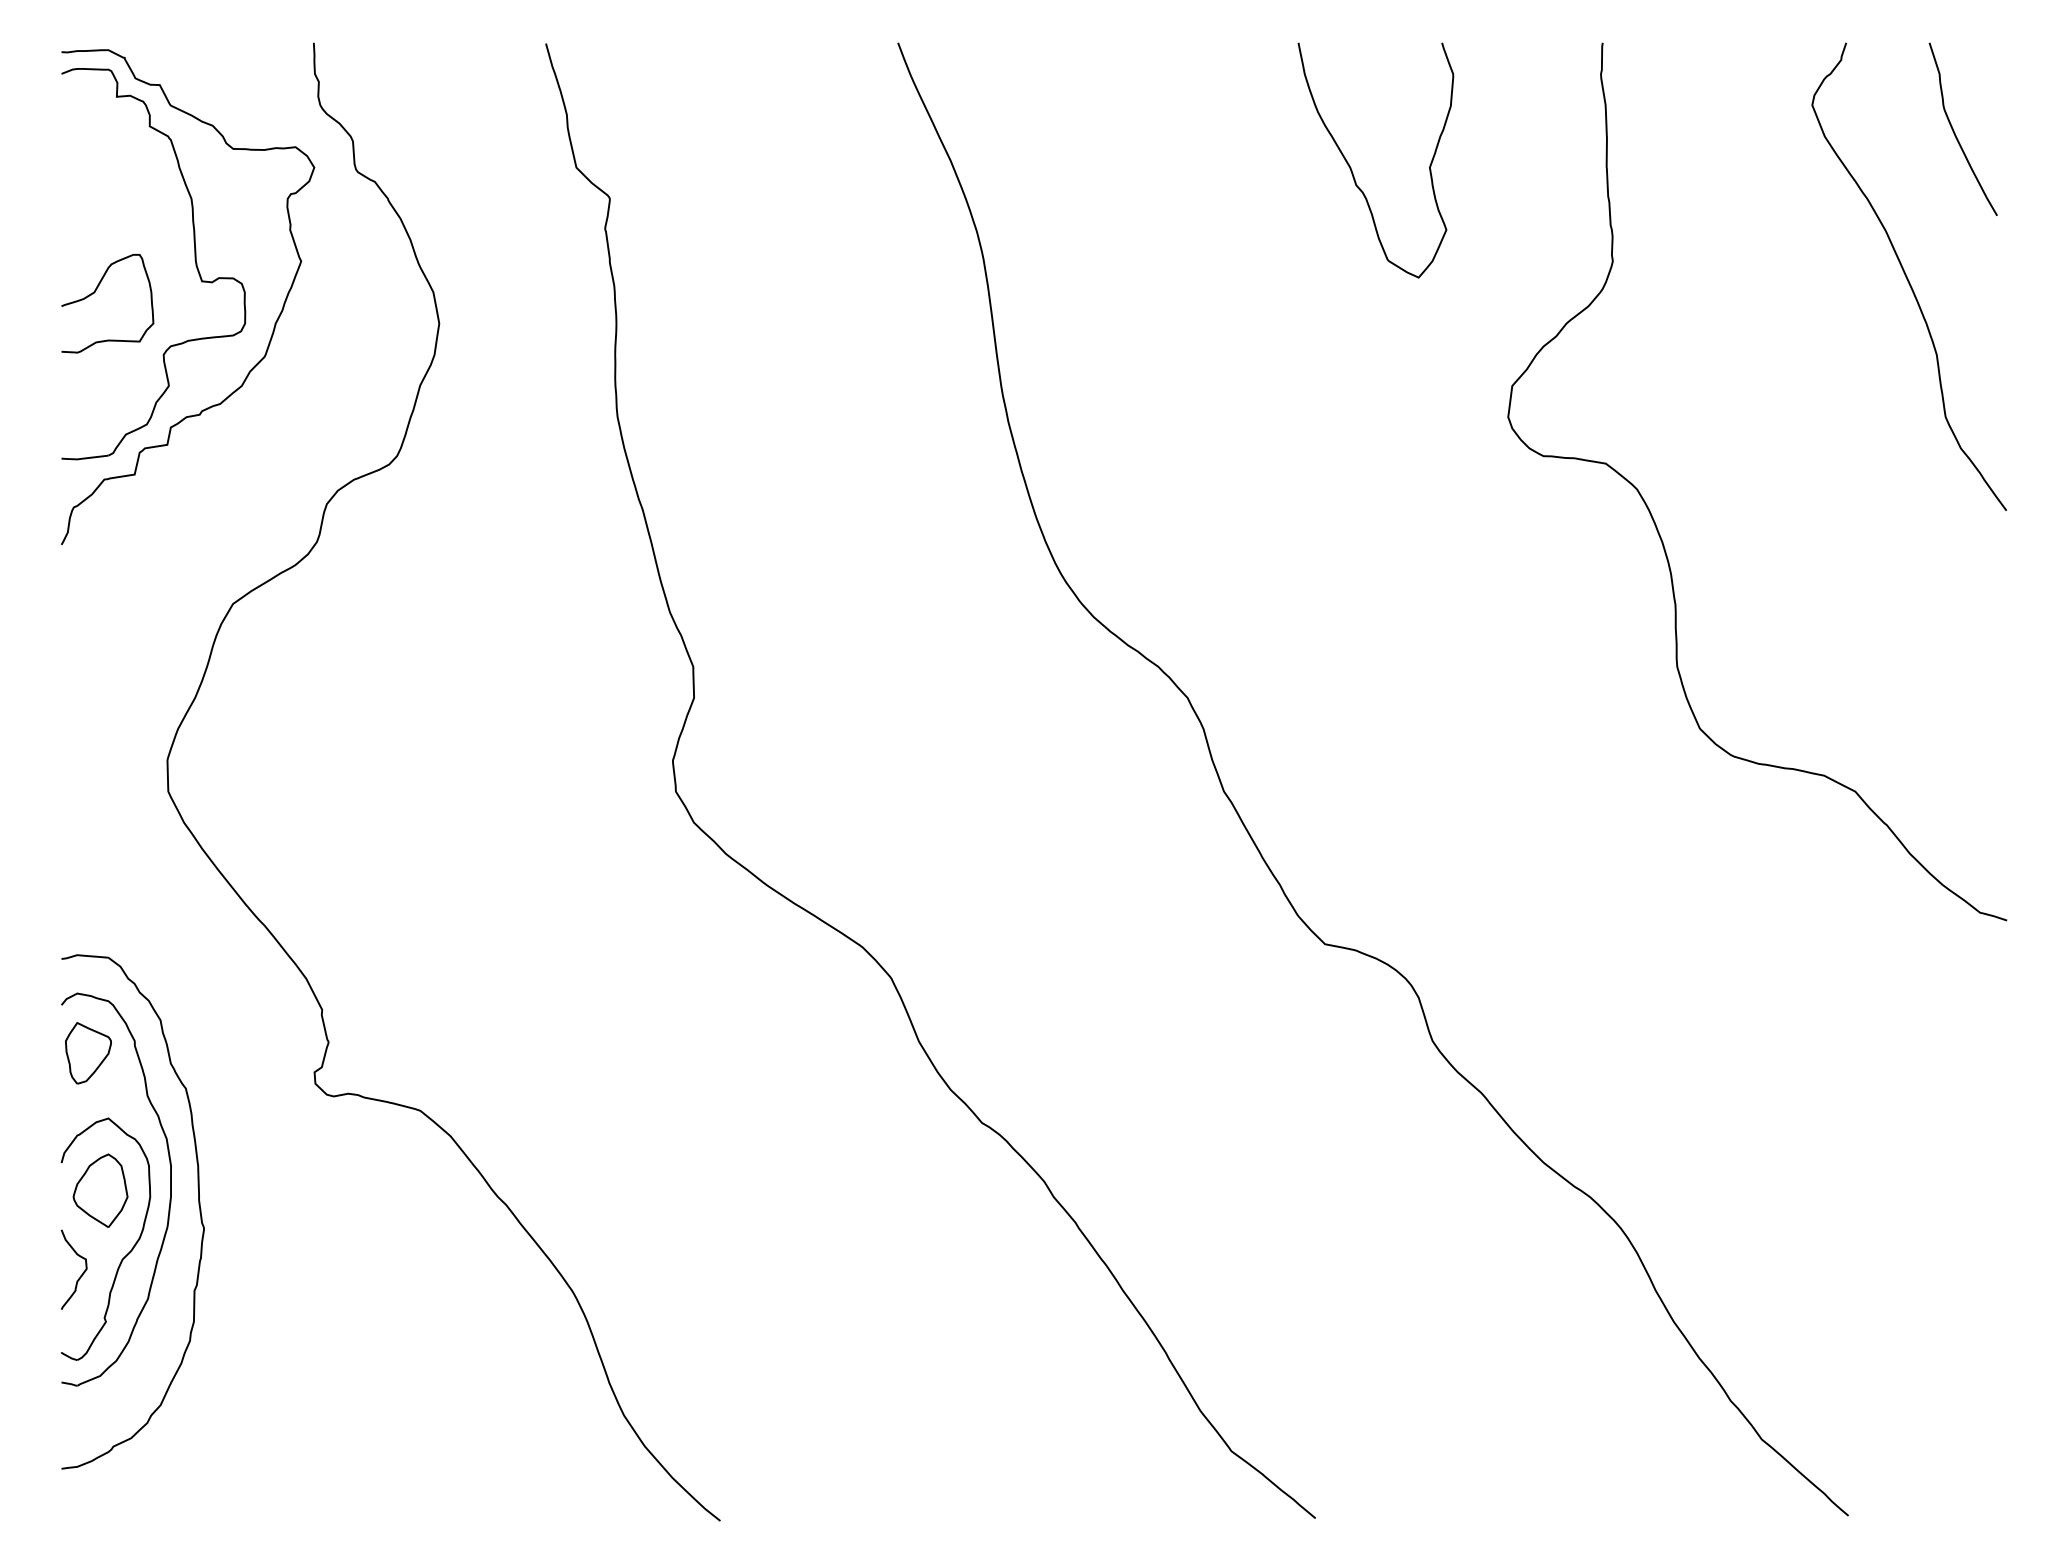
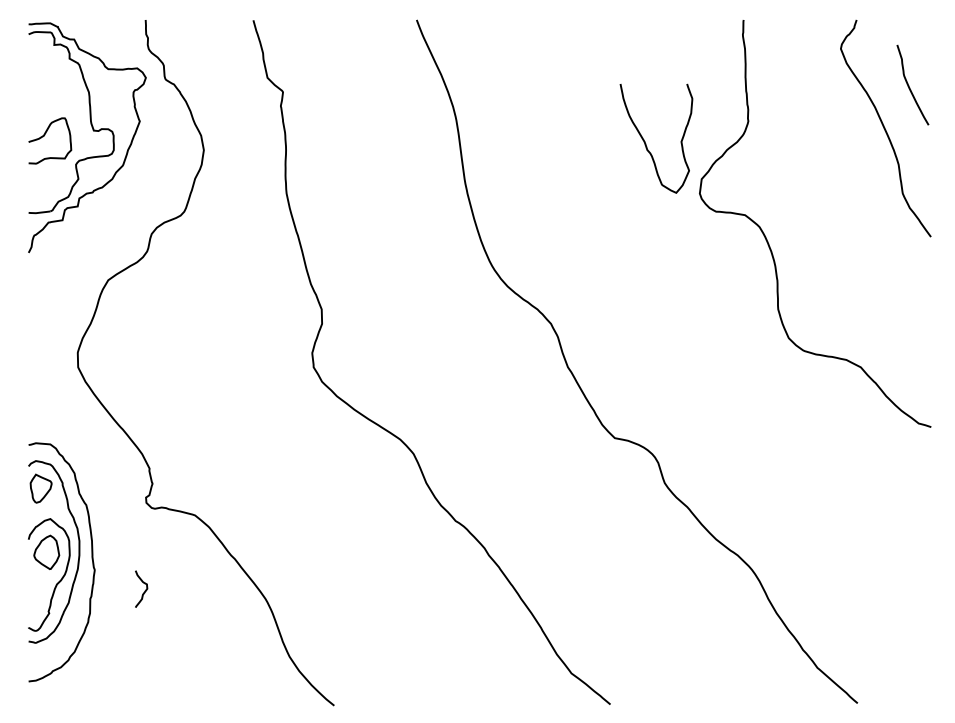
curve: (1955, 130) -> (909, 85), moved
curve: (1354, 171) -> (646, 143), moved
curve: (80, 1272) -> (144, 590), moved

